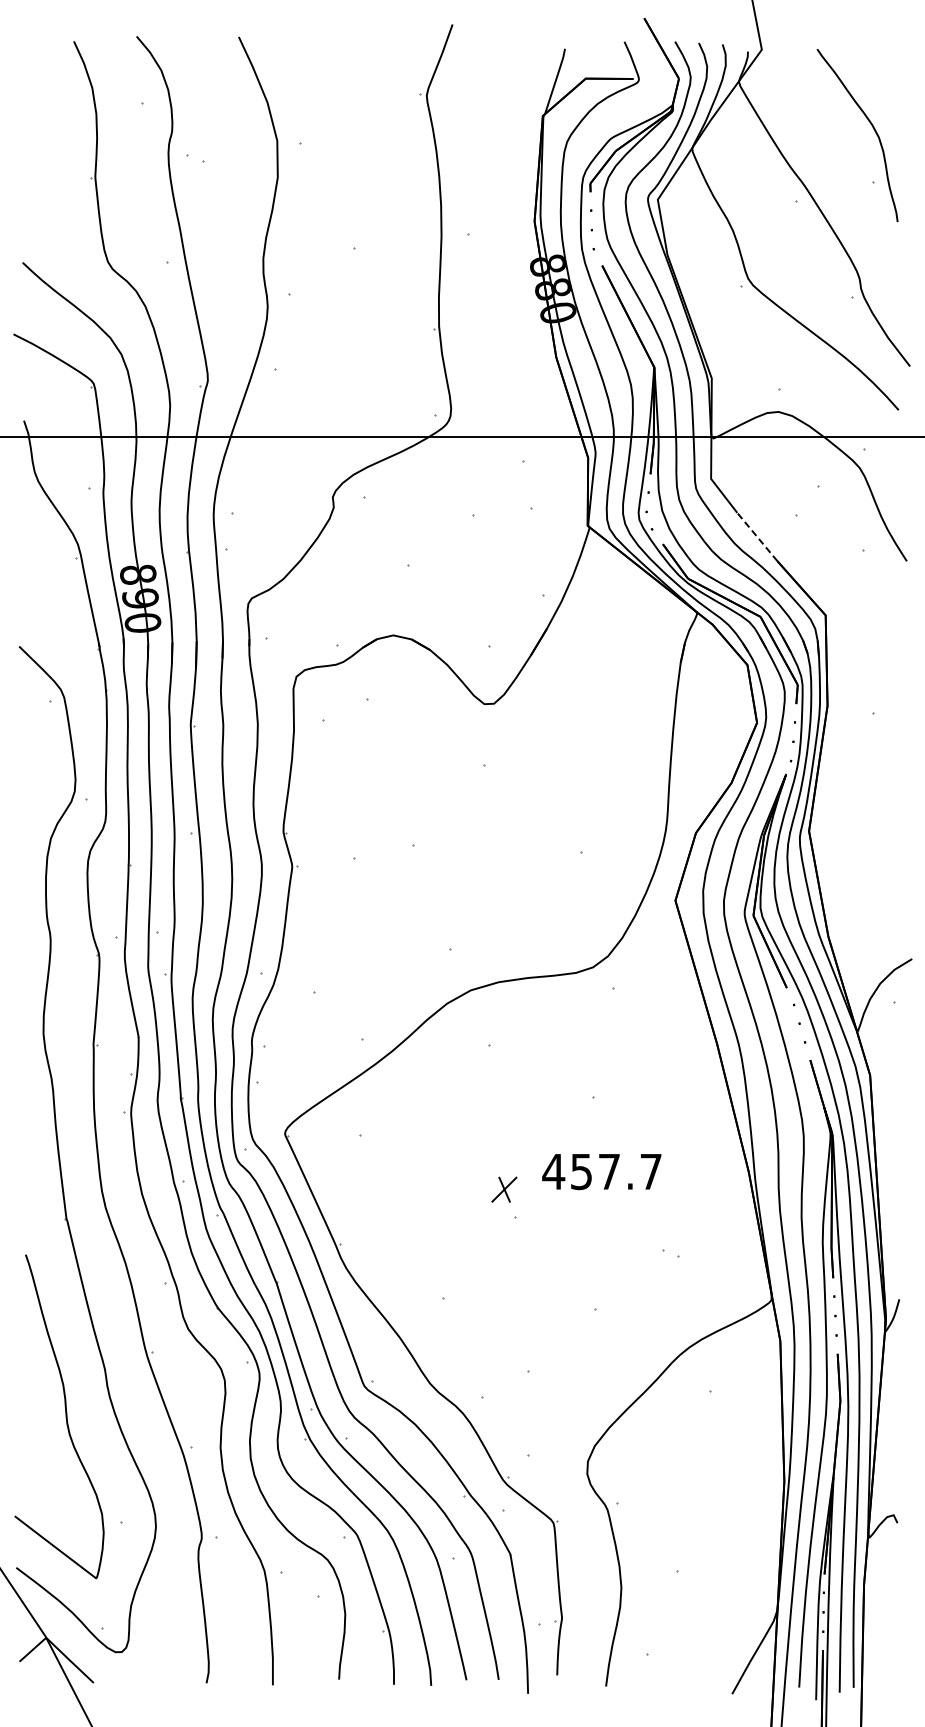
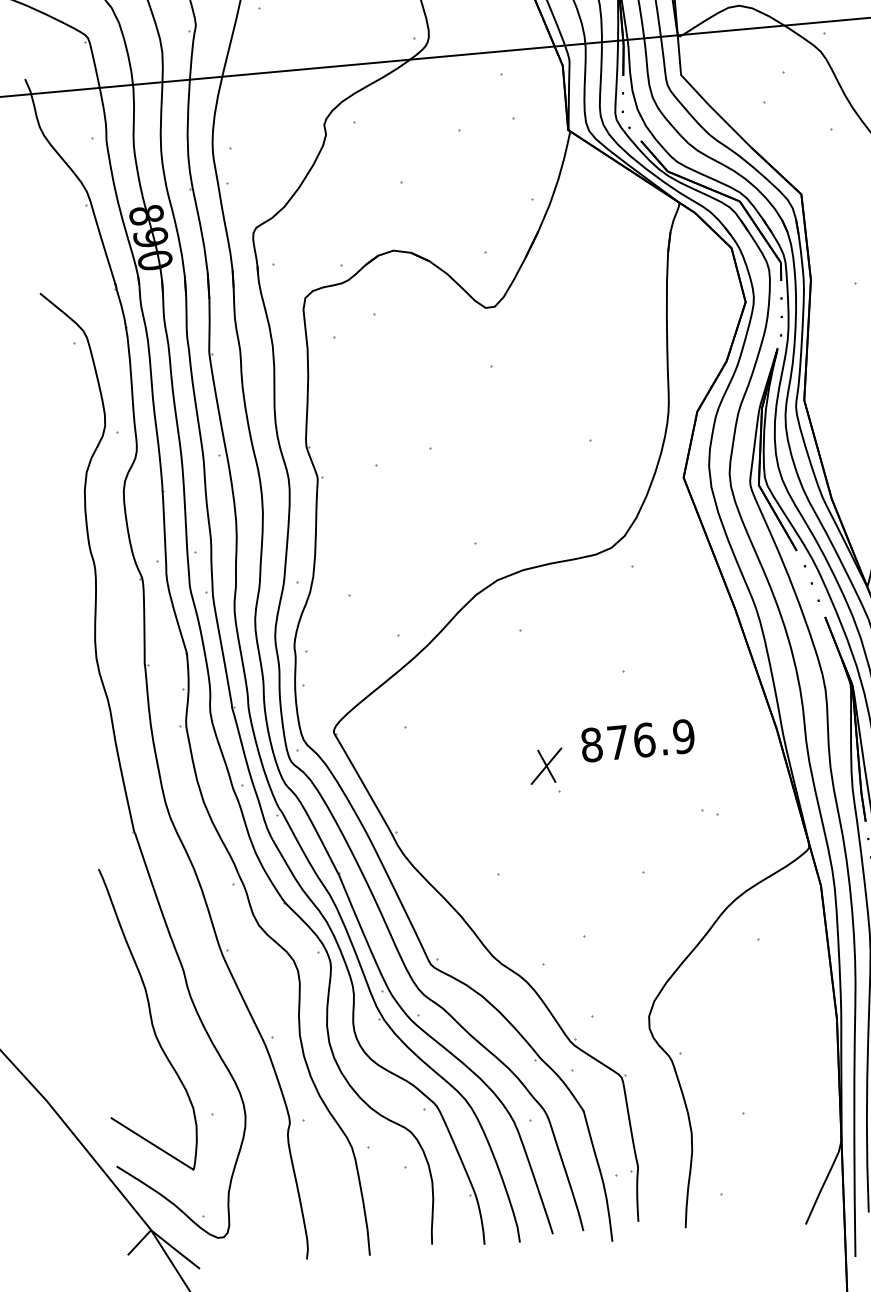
line: (757, 536) -> (729, 125), dashed -> solid
text: (601, 1171) -> (636, 740), 457.7 -> 876.9
part: (504, 1189) -> (546, 766), size x1.43

